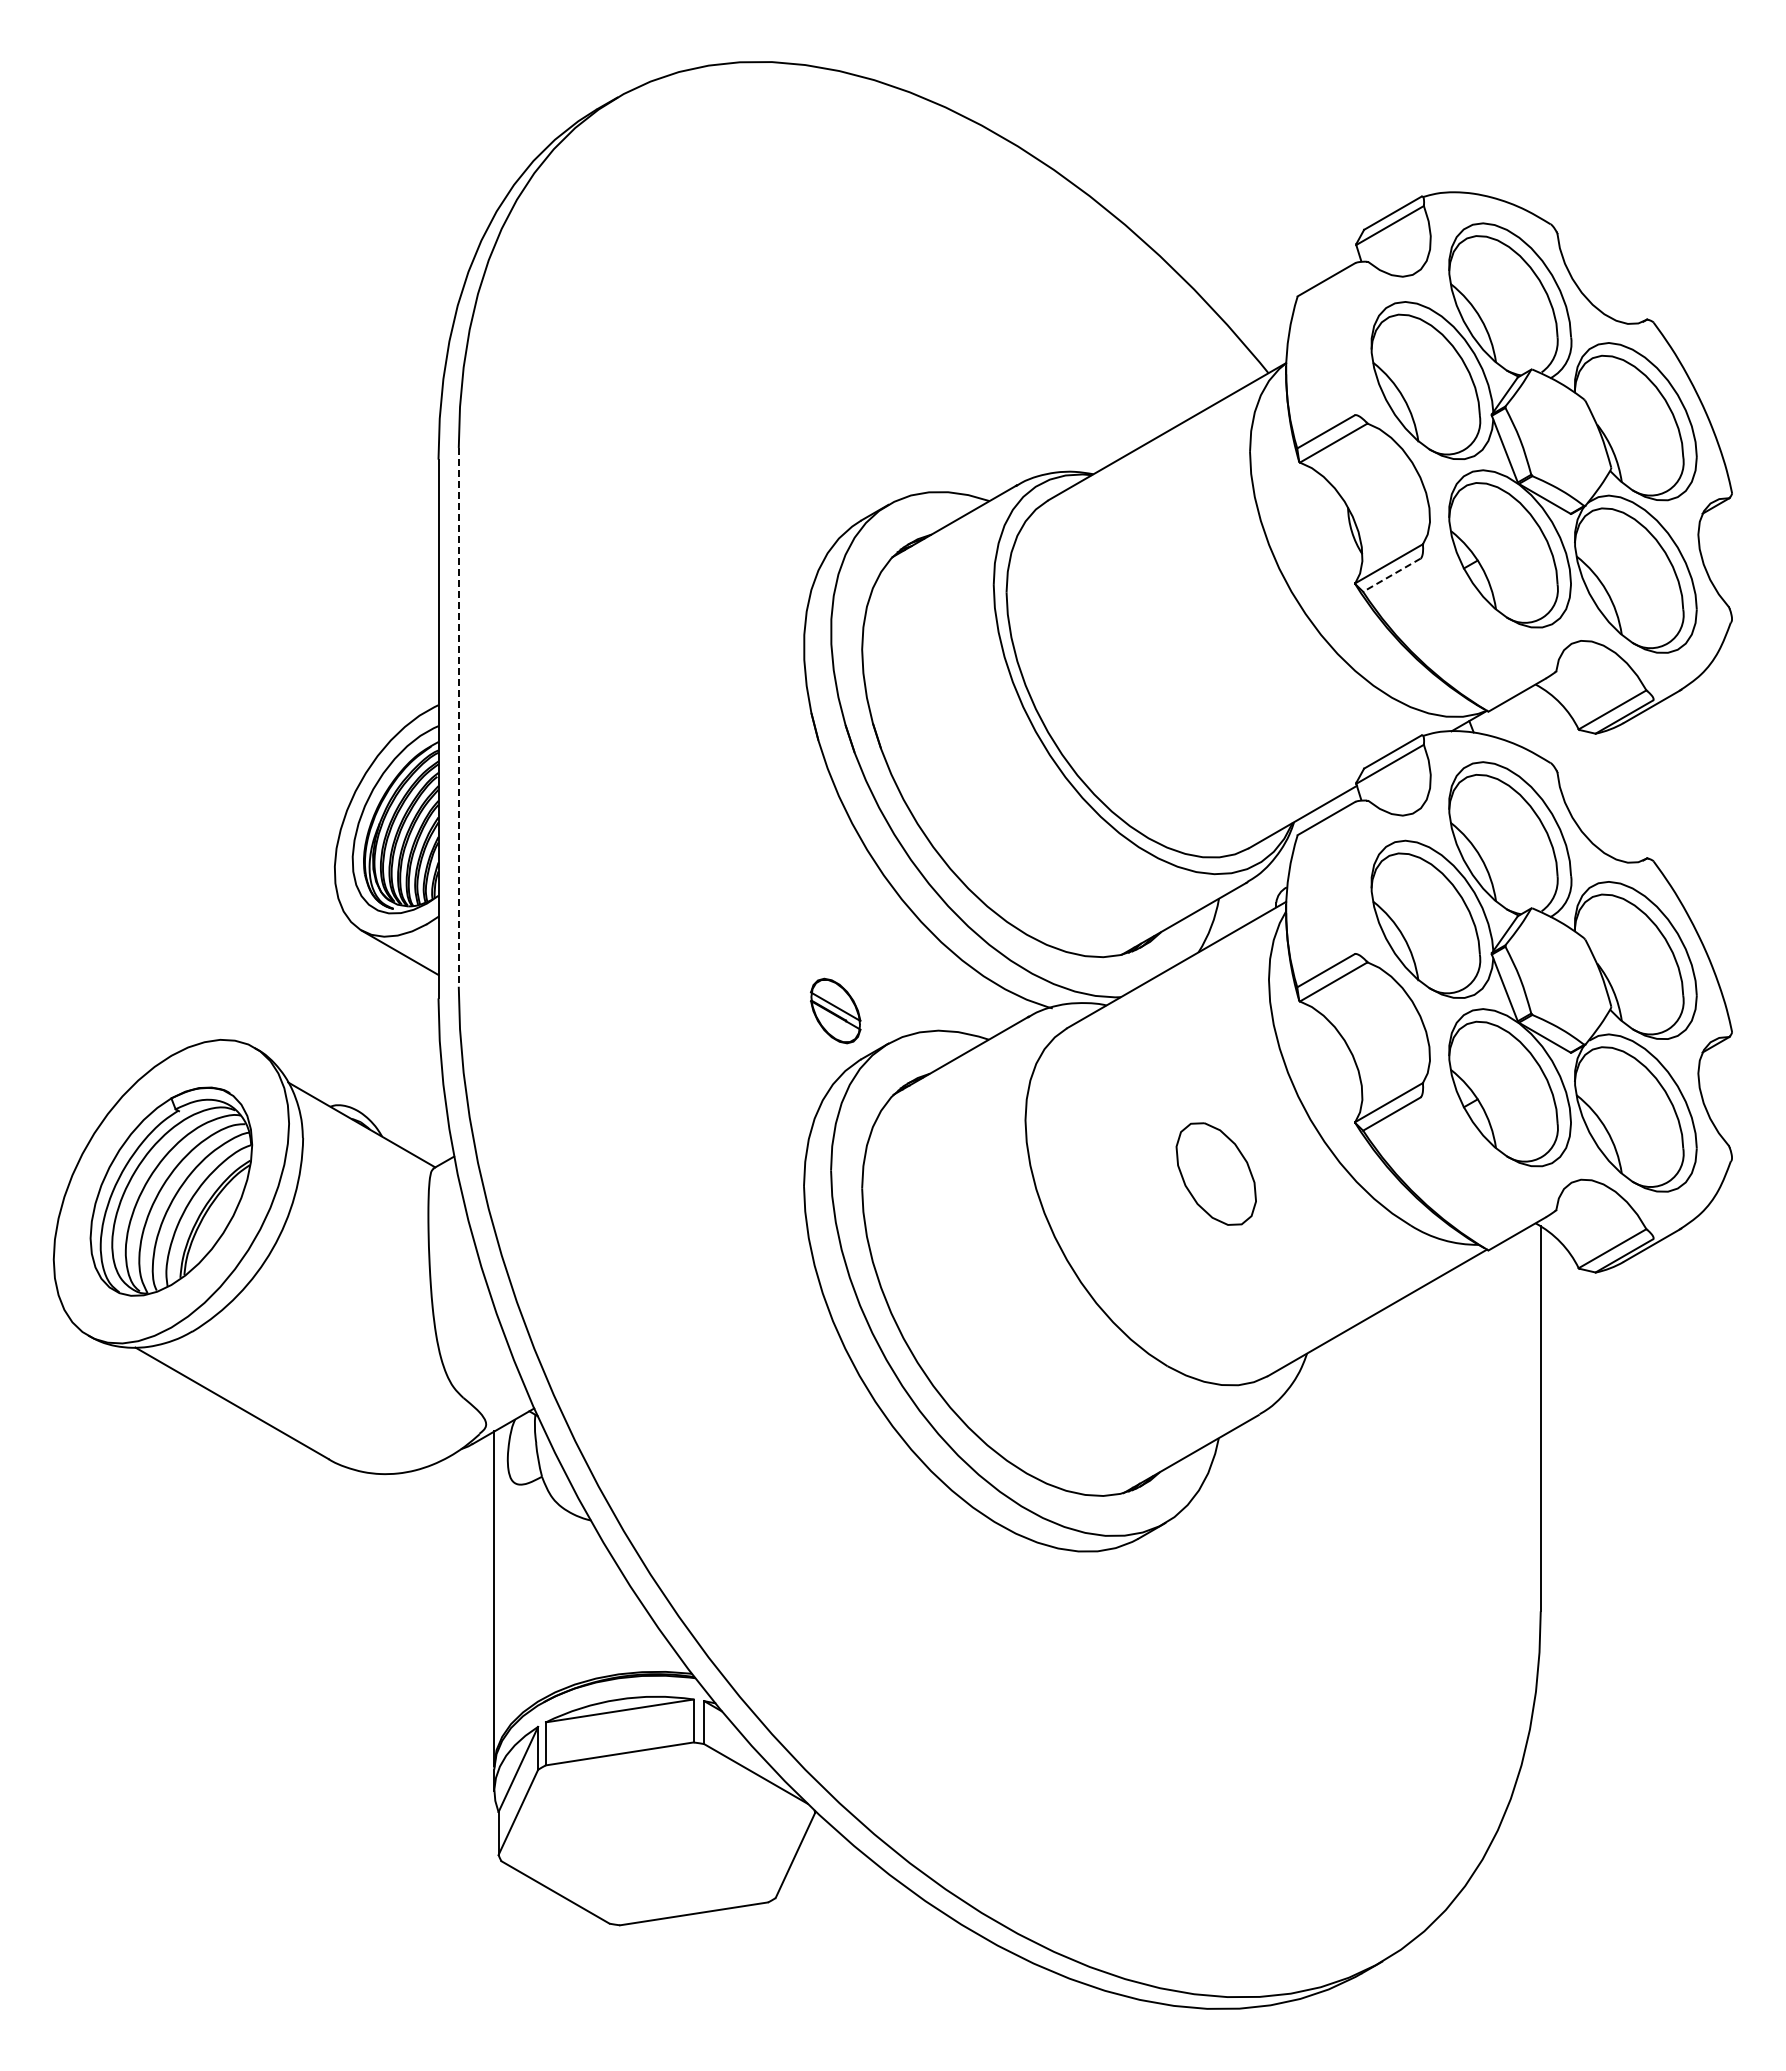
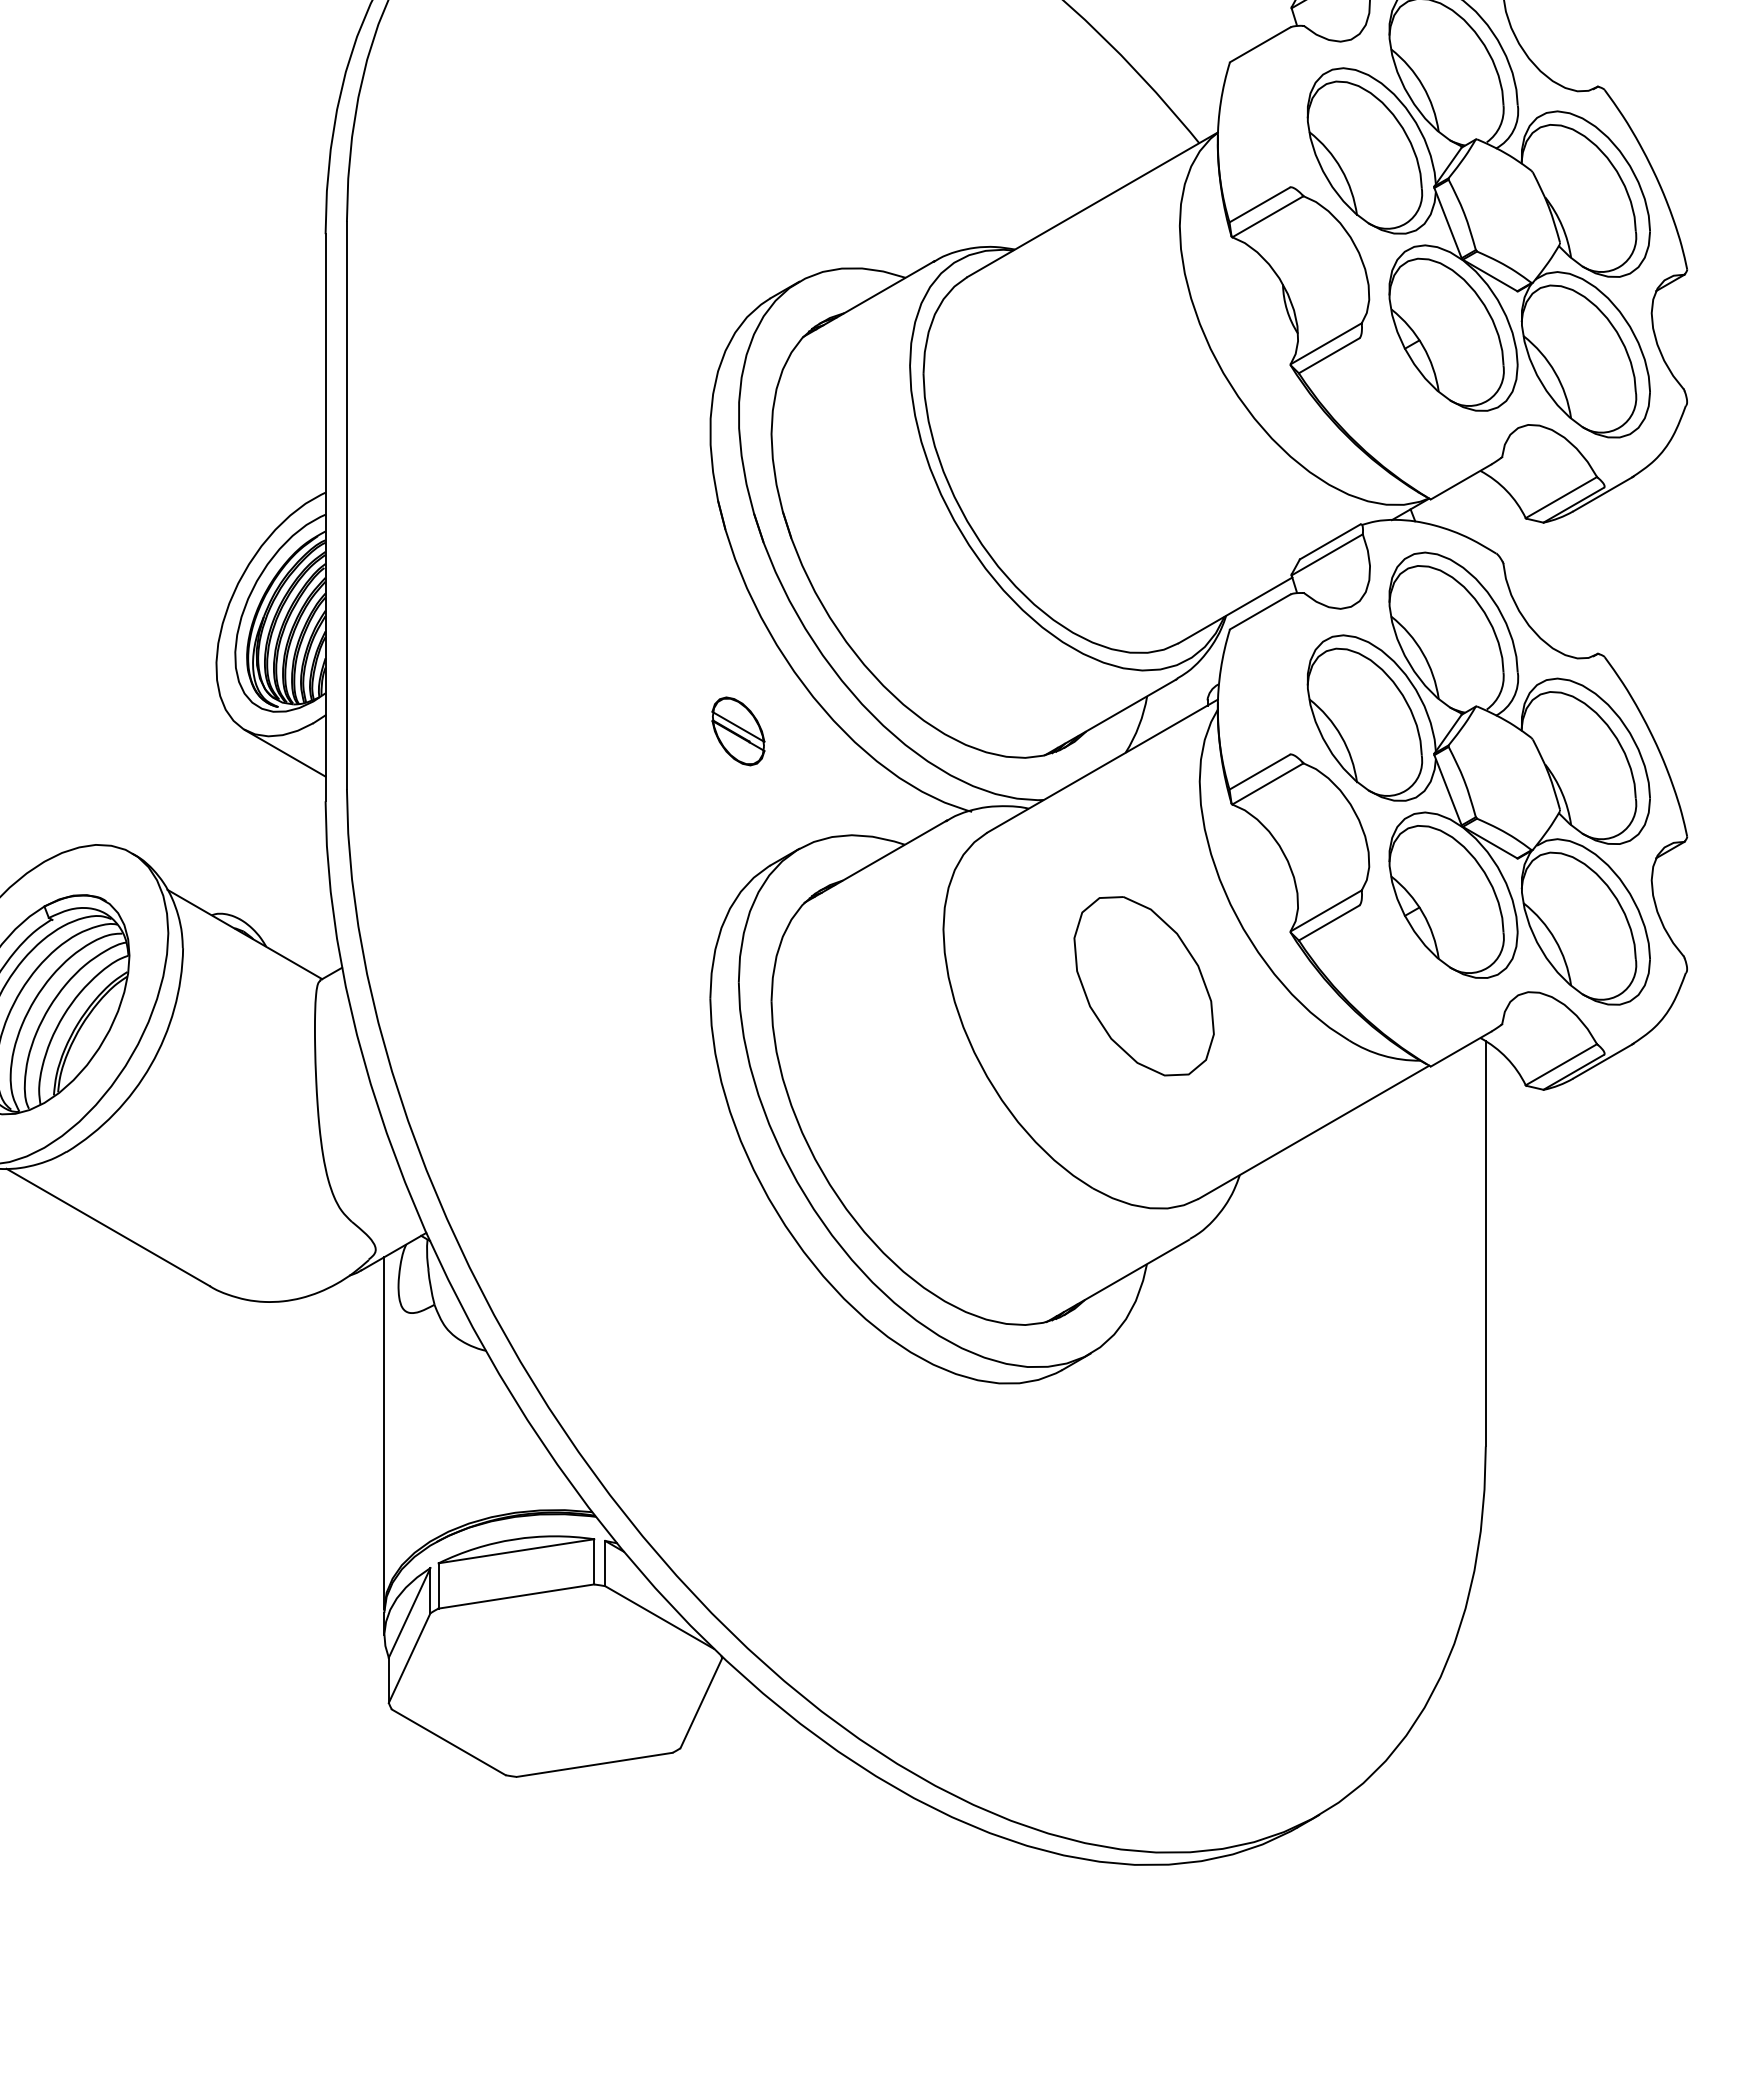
line: (1391, 575) -> (1328, 356), dashed -> solid
line: (458, 717) -> (346, 505), dashed -> solid
part: (835, 1010) -> (738, 730), moved
part: (1216, 1173) -> (1144, 985), size x1.67

